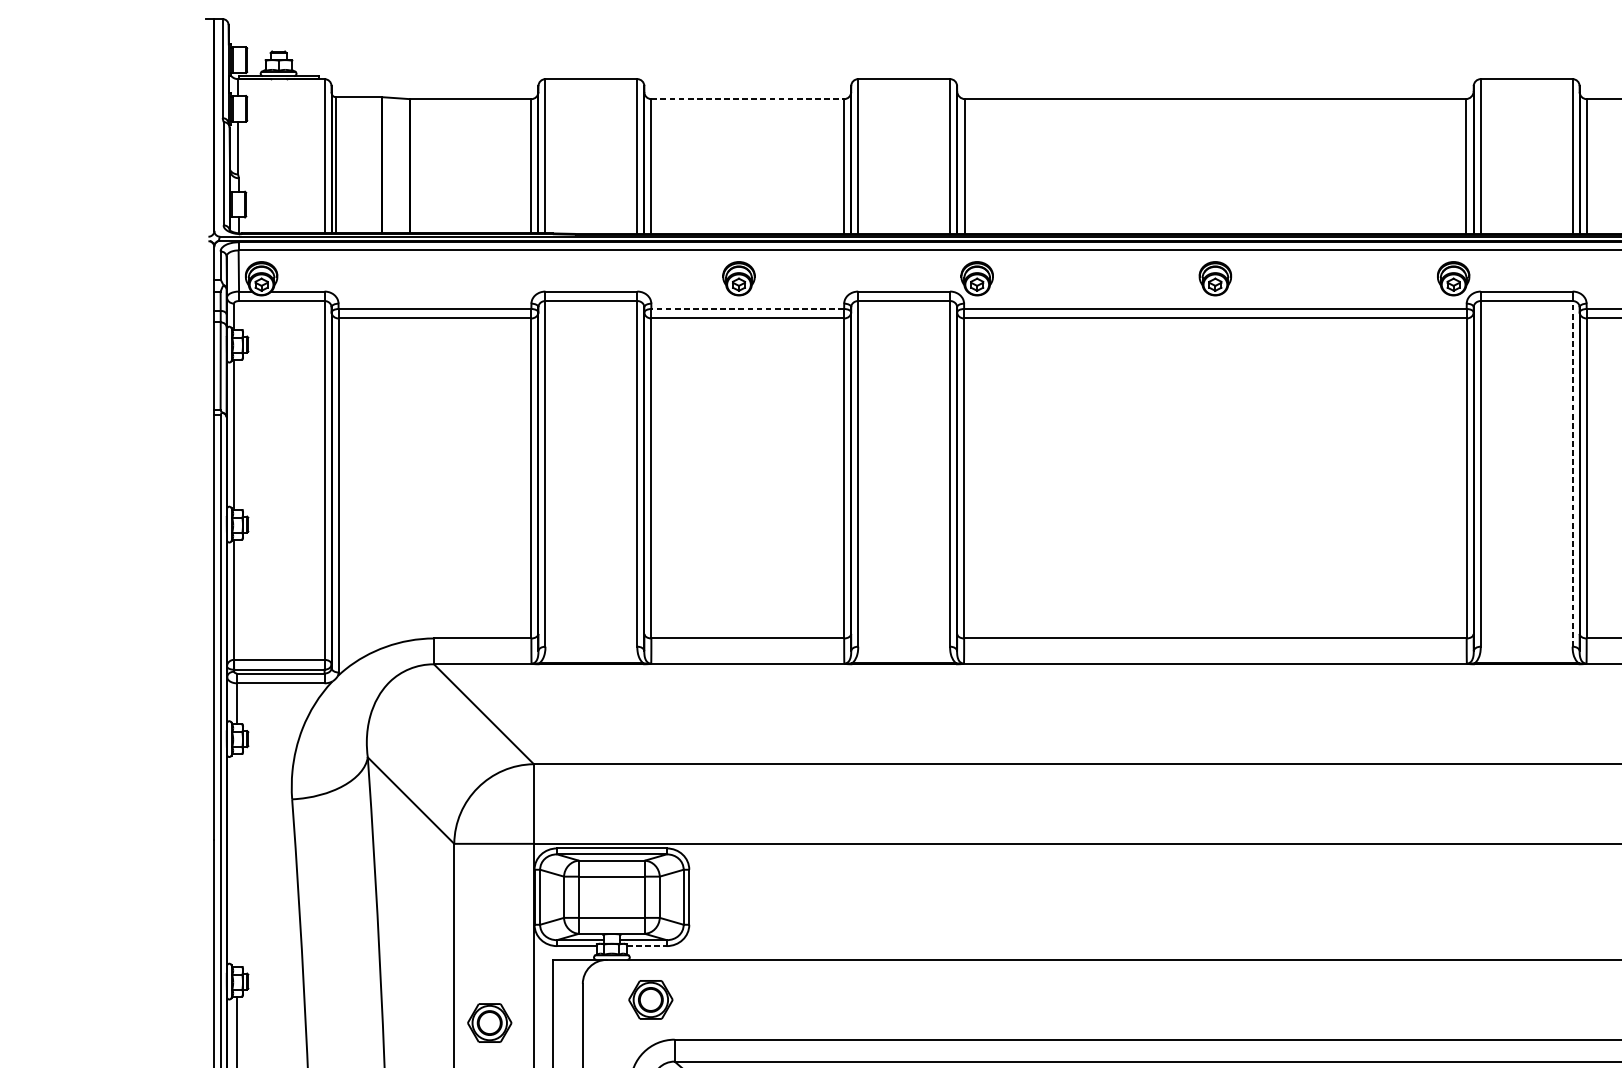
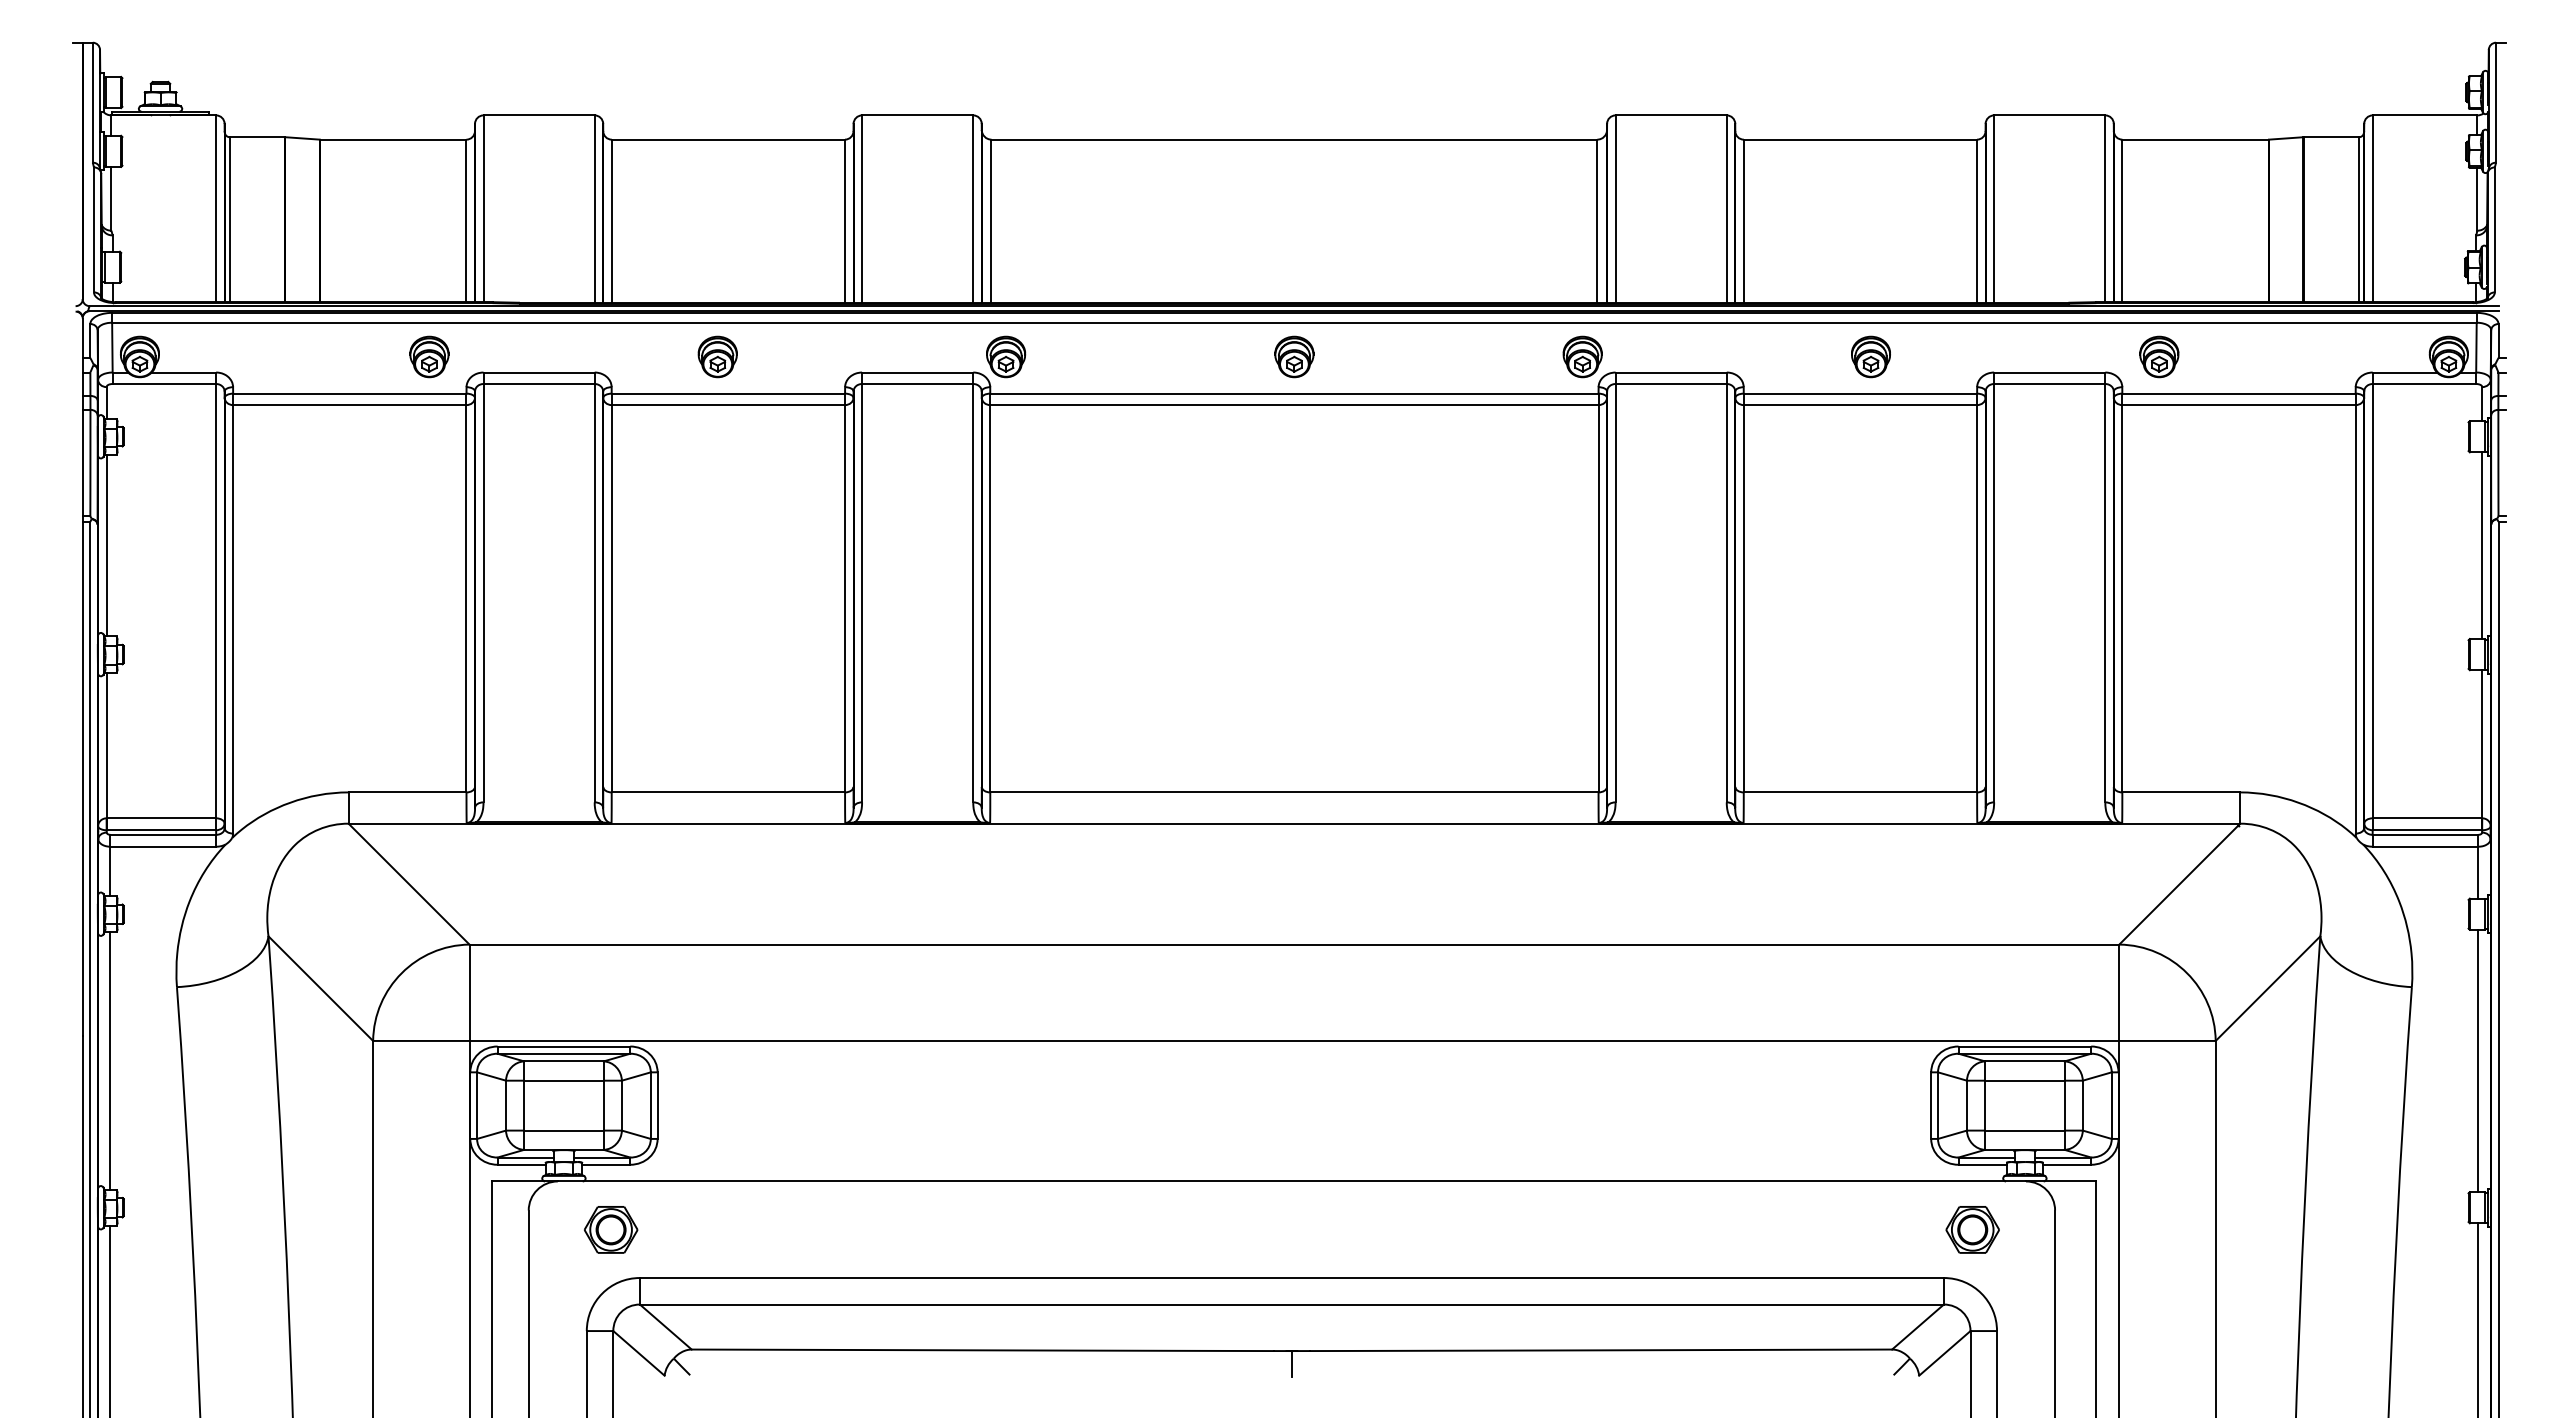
line: (747, 99) -> (728, 139), dashed -> solid
part: (500, 278) -> (429, 356), added
line: (747, 308) -> (728, 393), dashed -> solid
line: (1572, 473) -> (1726, 592), dashed -> solid
line: (237, 859) -> (110, 1060), added
line: (647, 945) -> (606, 1164), dashed -> solid
part: (490, 1022) -> (416, 1257), removed

